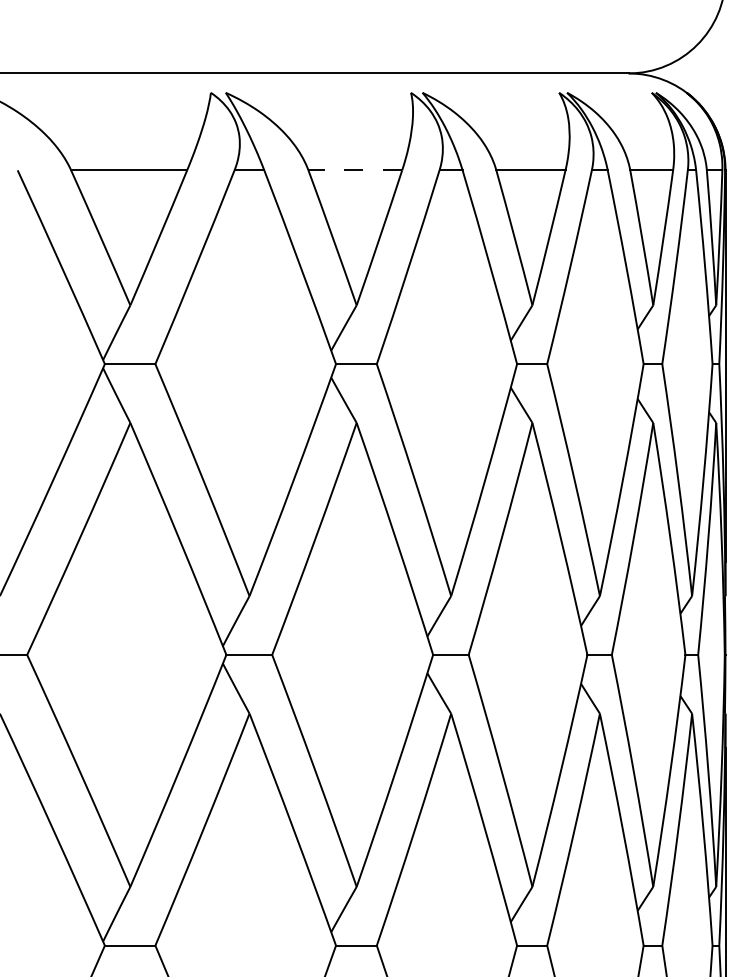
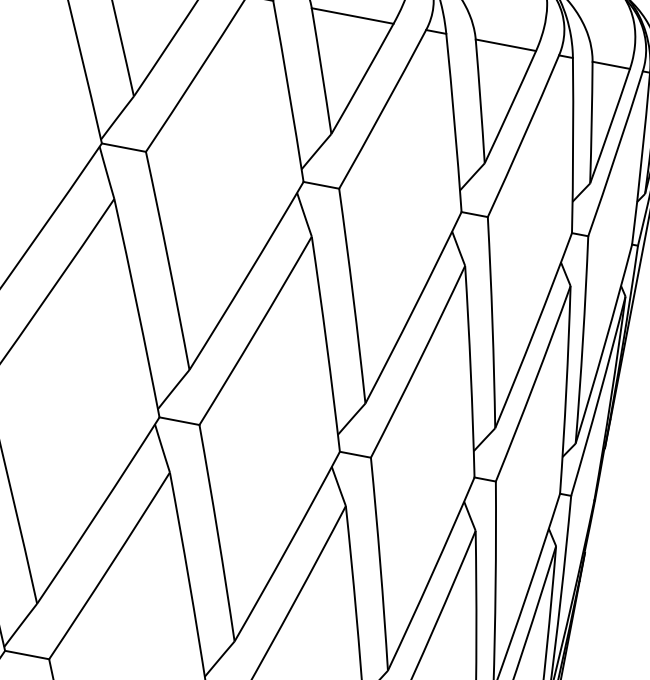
line: (355, 170) -> (352, 16), dashed -> solid

